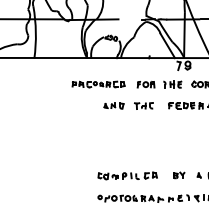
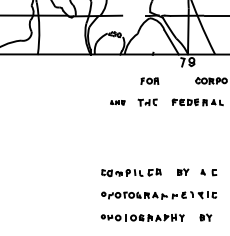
part: (98, 83) -> (102, 80), removed
part: (172, 84) -> (176, 81), removed
part: (113, 105) -> (117, 102), size x0.7

